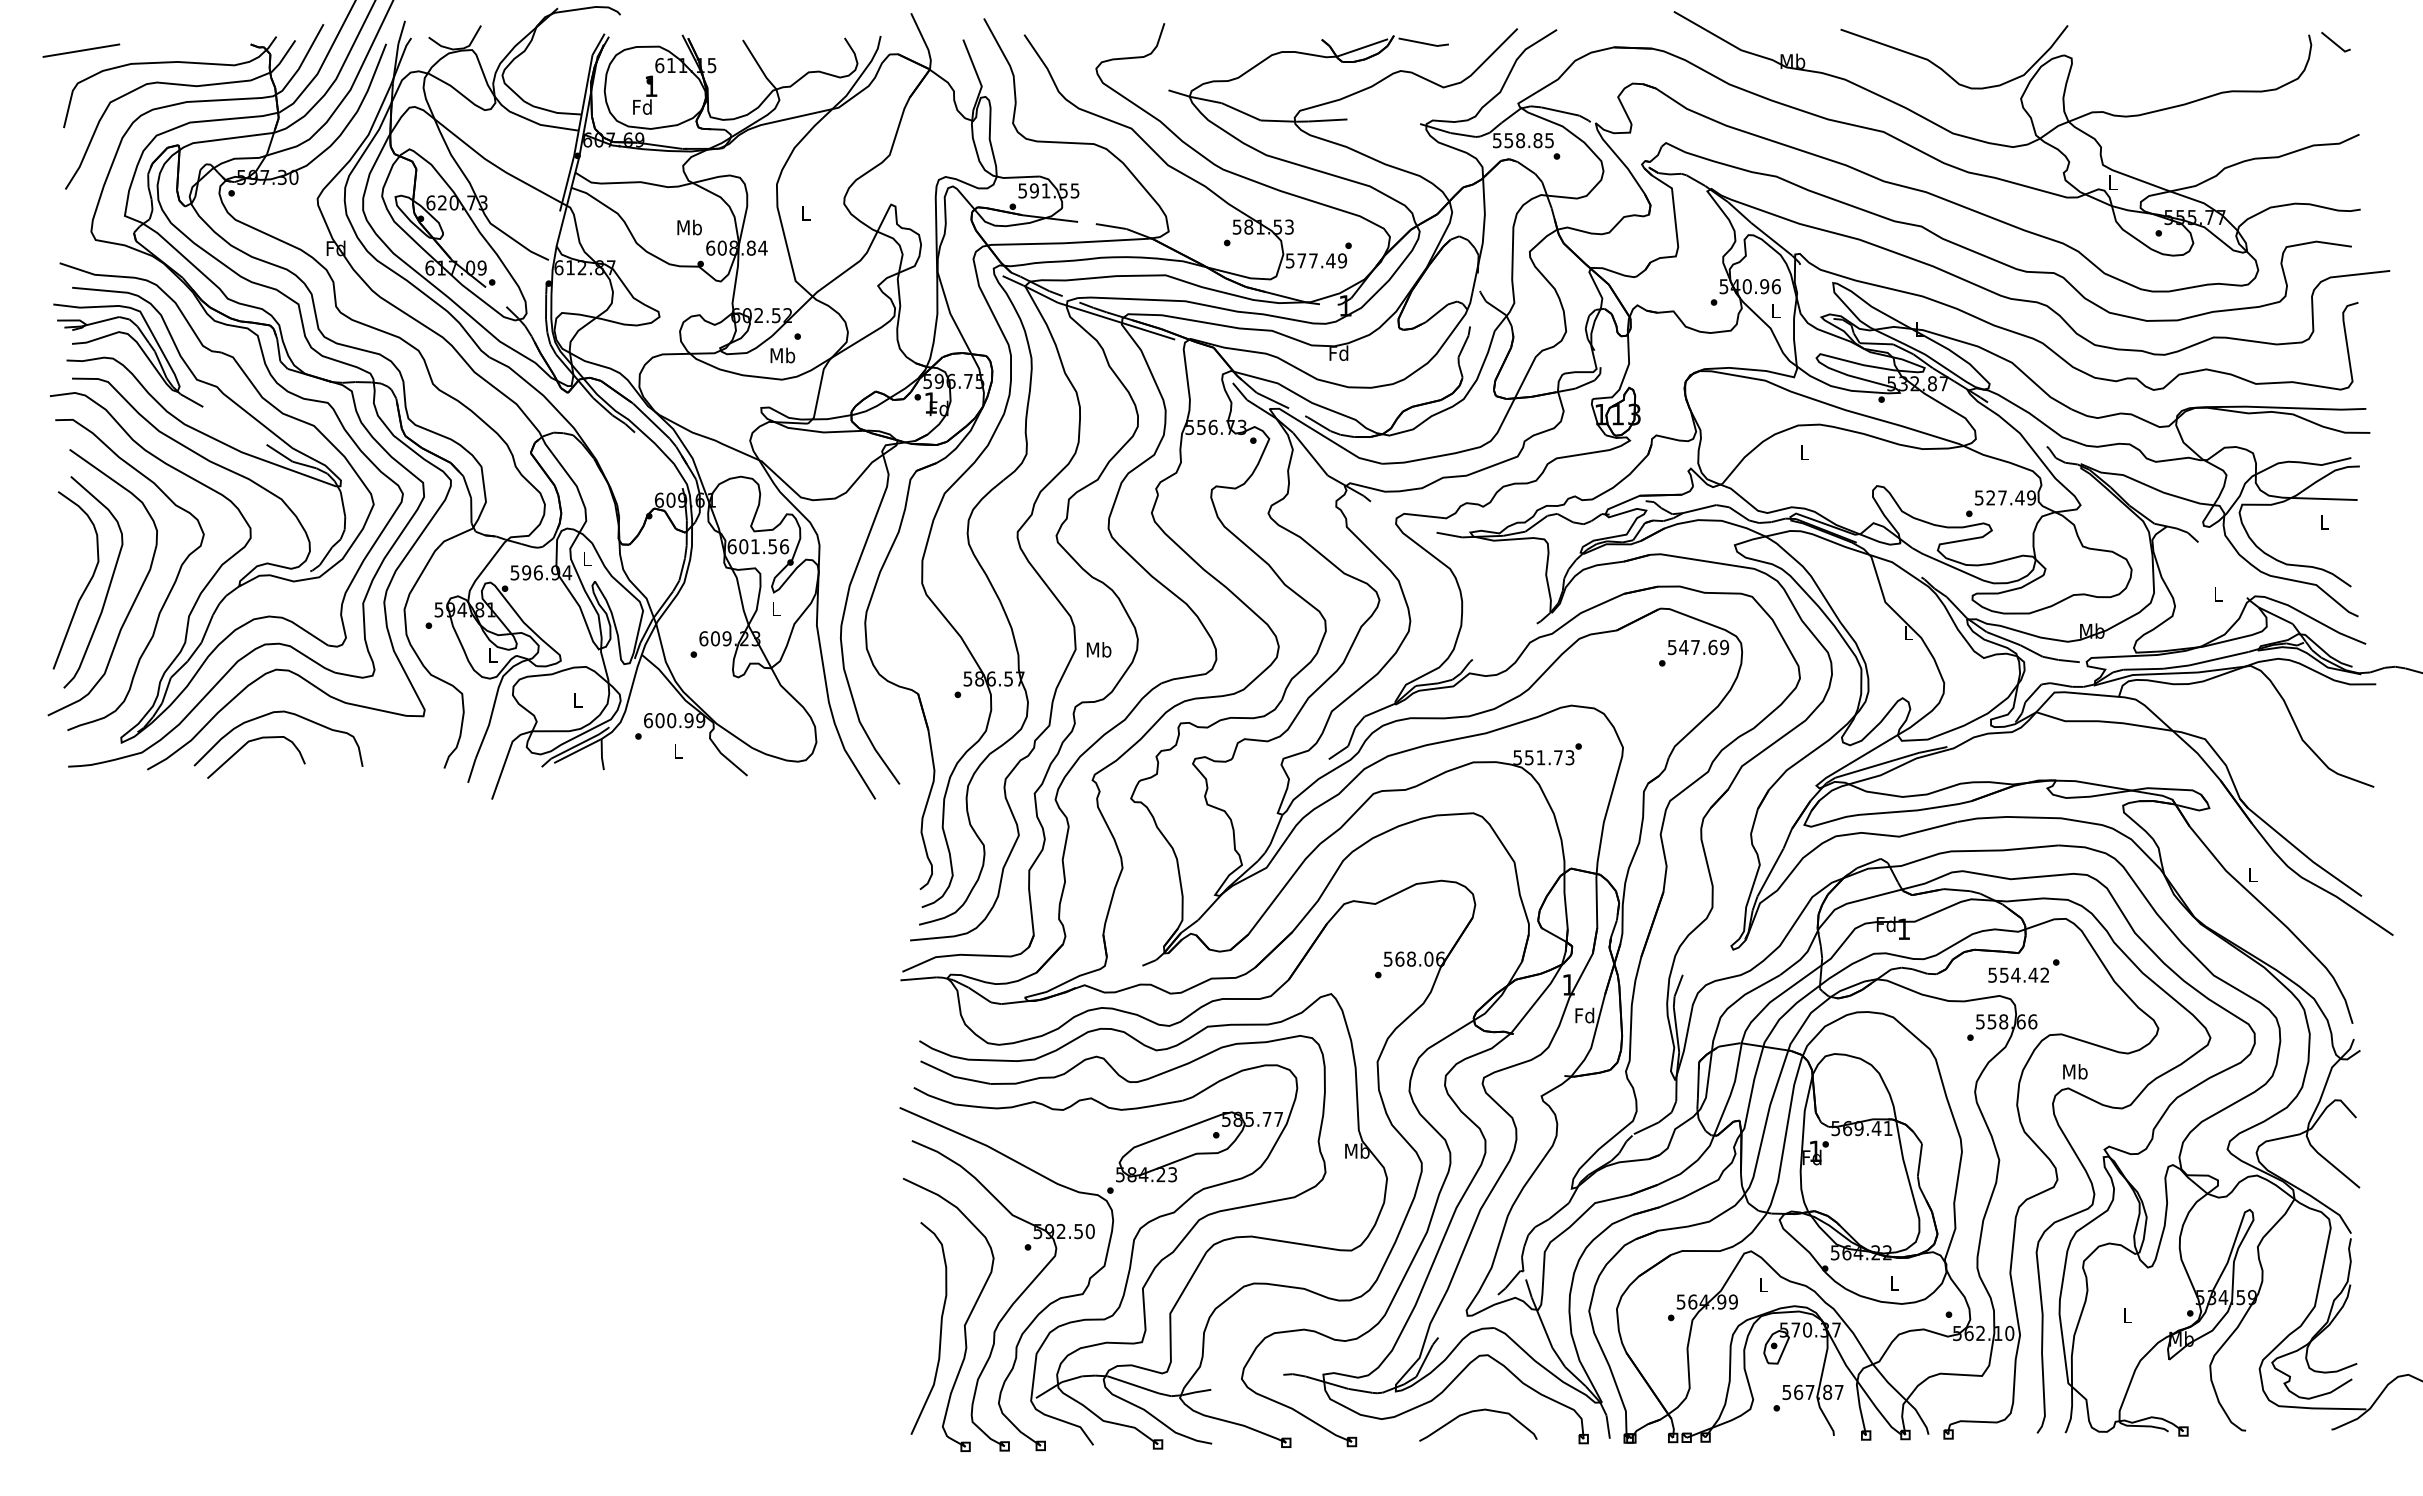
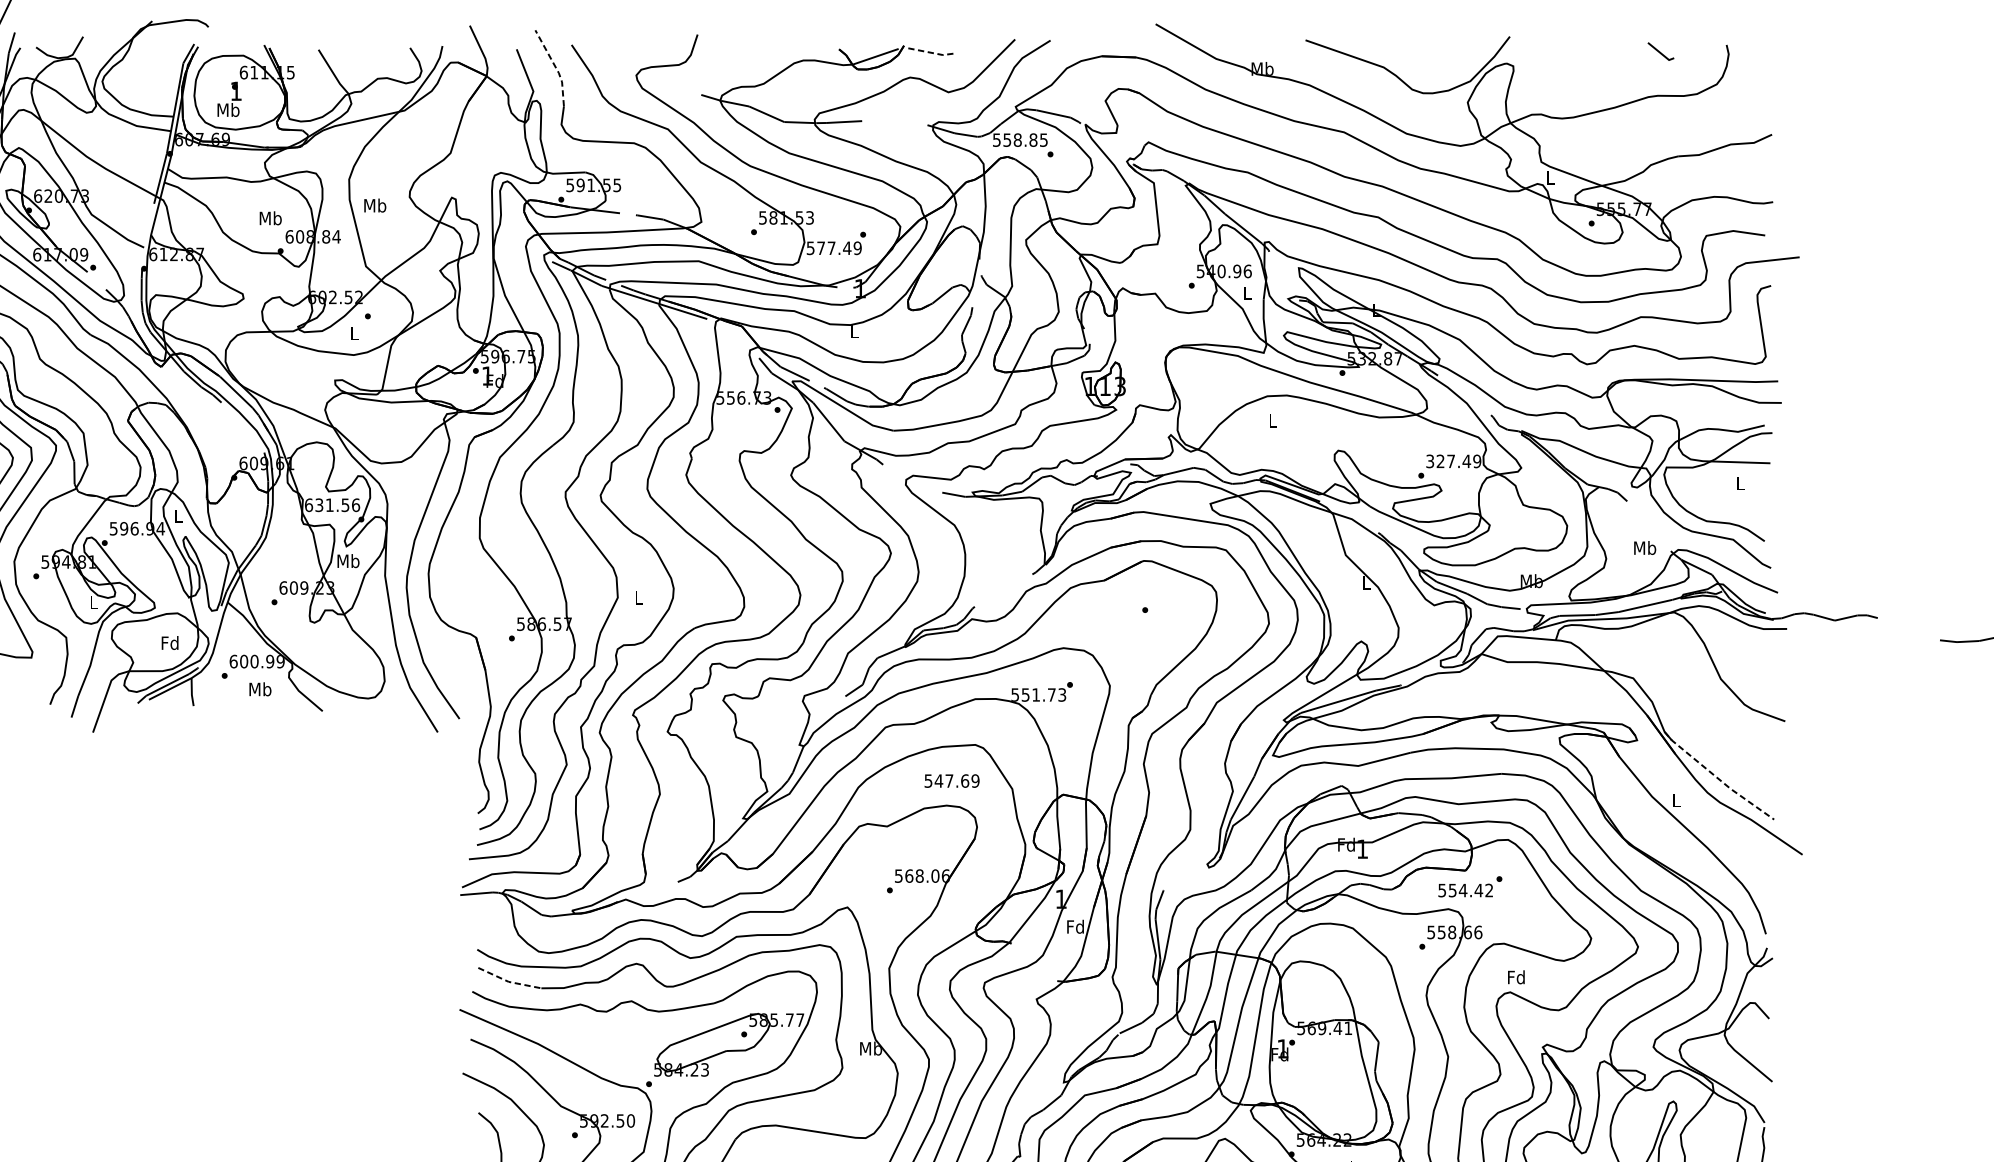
line: (2334, 41) -> (1659, 51), moved
line: (1423, 43) -> (930, 52), solid -> dashed
line: (1006, 59) -> (555, 67), solid -> dashed
text: (642, 106) -> (228, 109), Fd -> Mb
text: (805, 213) -> (374, 205), L -> Mb
text: (1338, 353) -> (854, 331), Fd -> L
text: (782, 355) -> (354, 333), Mb -> L
text: (1979, 497) -> (1430, 461), 527.49 -> 327.49
text: (743, 546) -> (319, 505), 601.56 -> 631.56
text: (2218, 594) -> (1645, 548), L -> Mb
text: (776, 608) -> (348, 560), L -> Mb
text: (1698, 647) -> (952, 781), moved
text: (1098, 649) -> (638, 597), Mb -> L
text: (577, 699) -> (169, 642), L -> Fd
text: (678, 751) -> (260, 689), L -> Mb
line: (2298, 850) -> (1717, 778), solid -> dashed
text: (2075, 1071) -> (1516, 977), Mb -> Fd
line: (954, 1076) -> (508, 981), solid -> dashed

